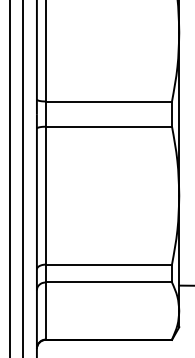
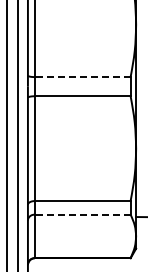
line: (108, 102) -> (82, 77), solid -> dashed
line: (108, 282) -> (82, 214), solid -> dashed

